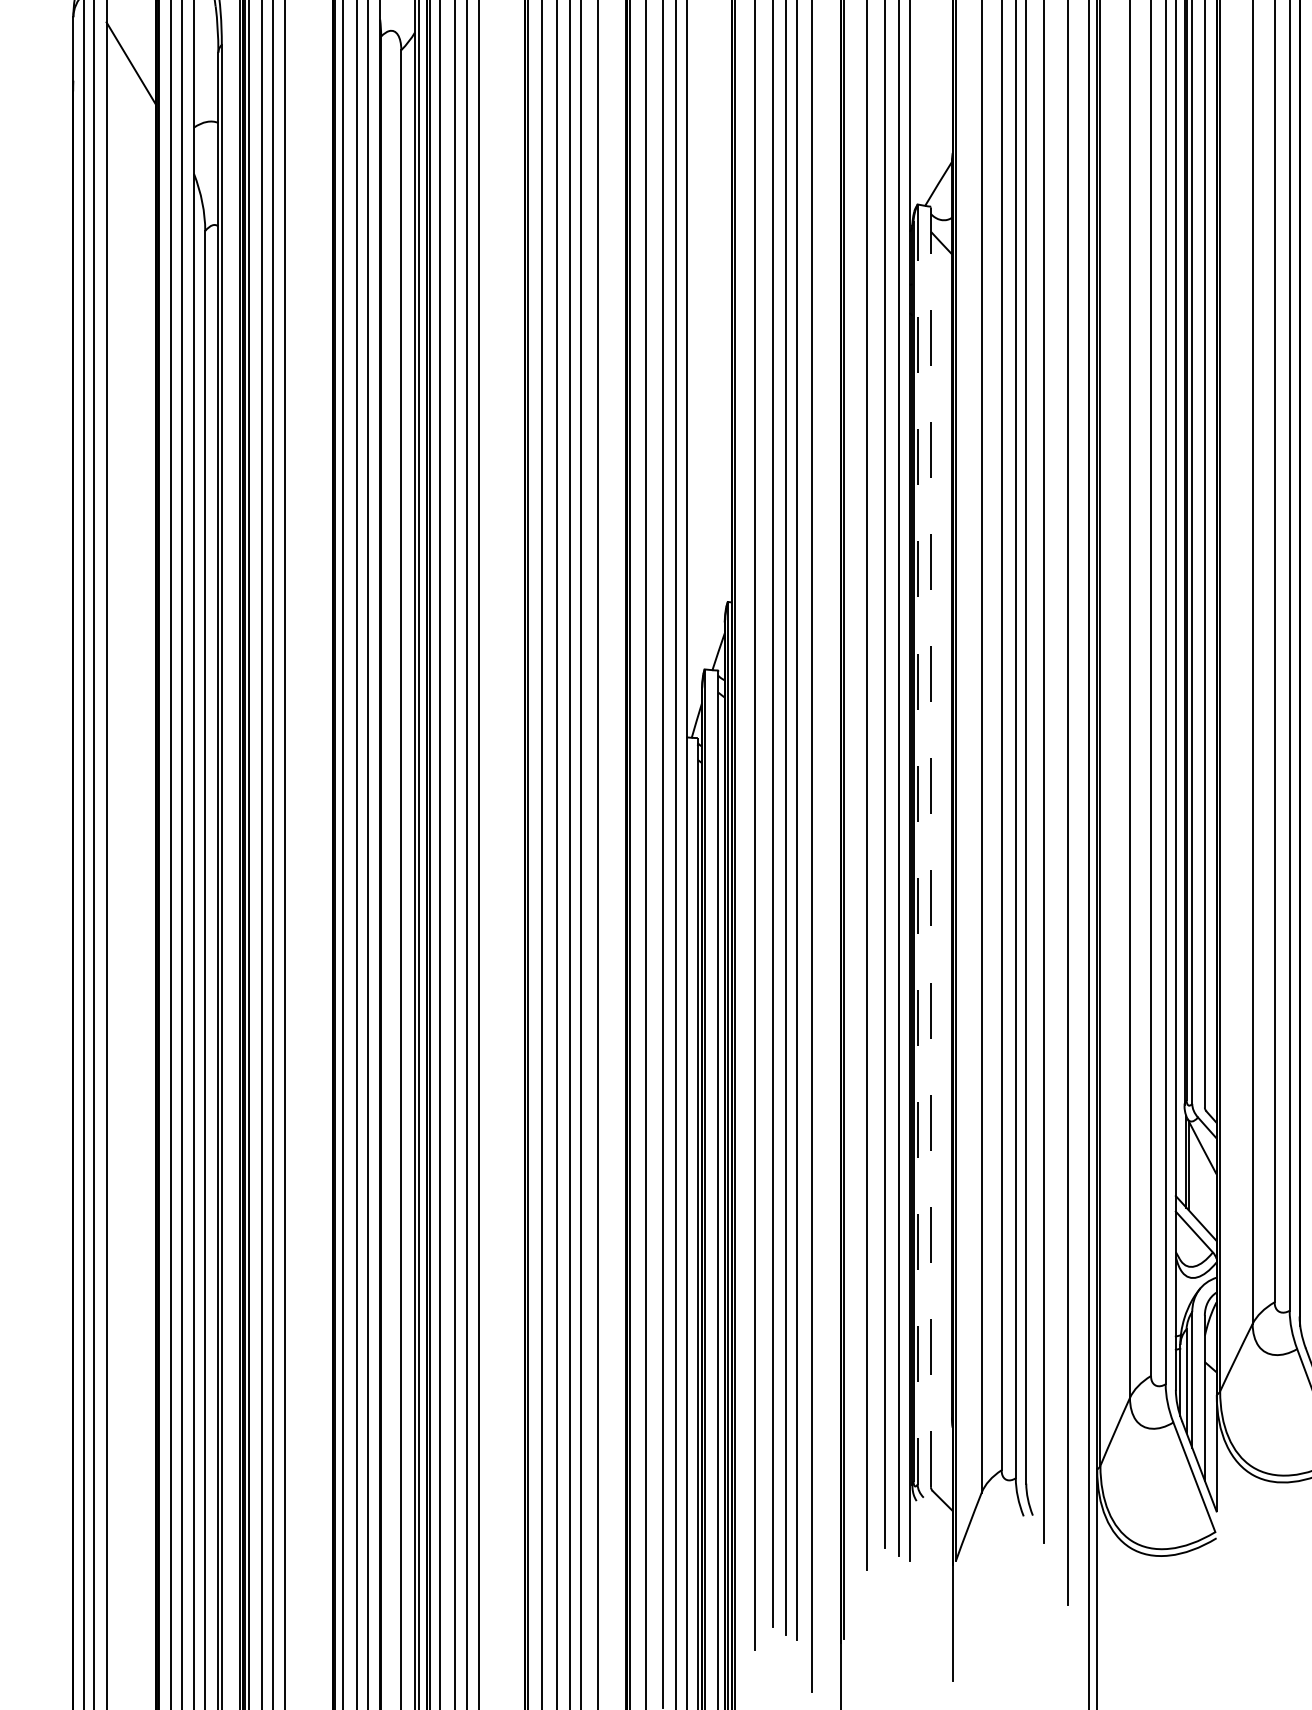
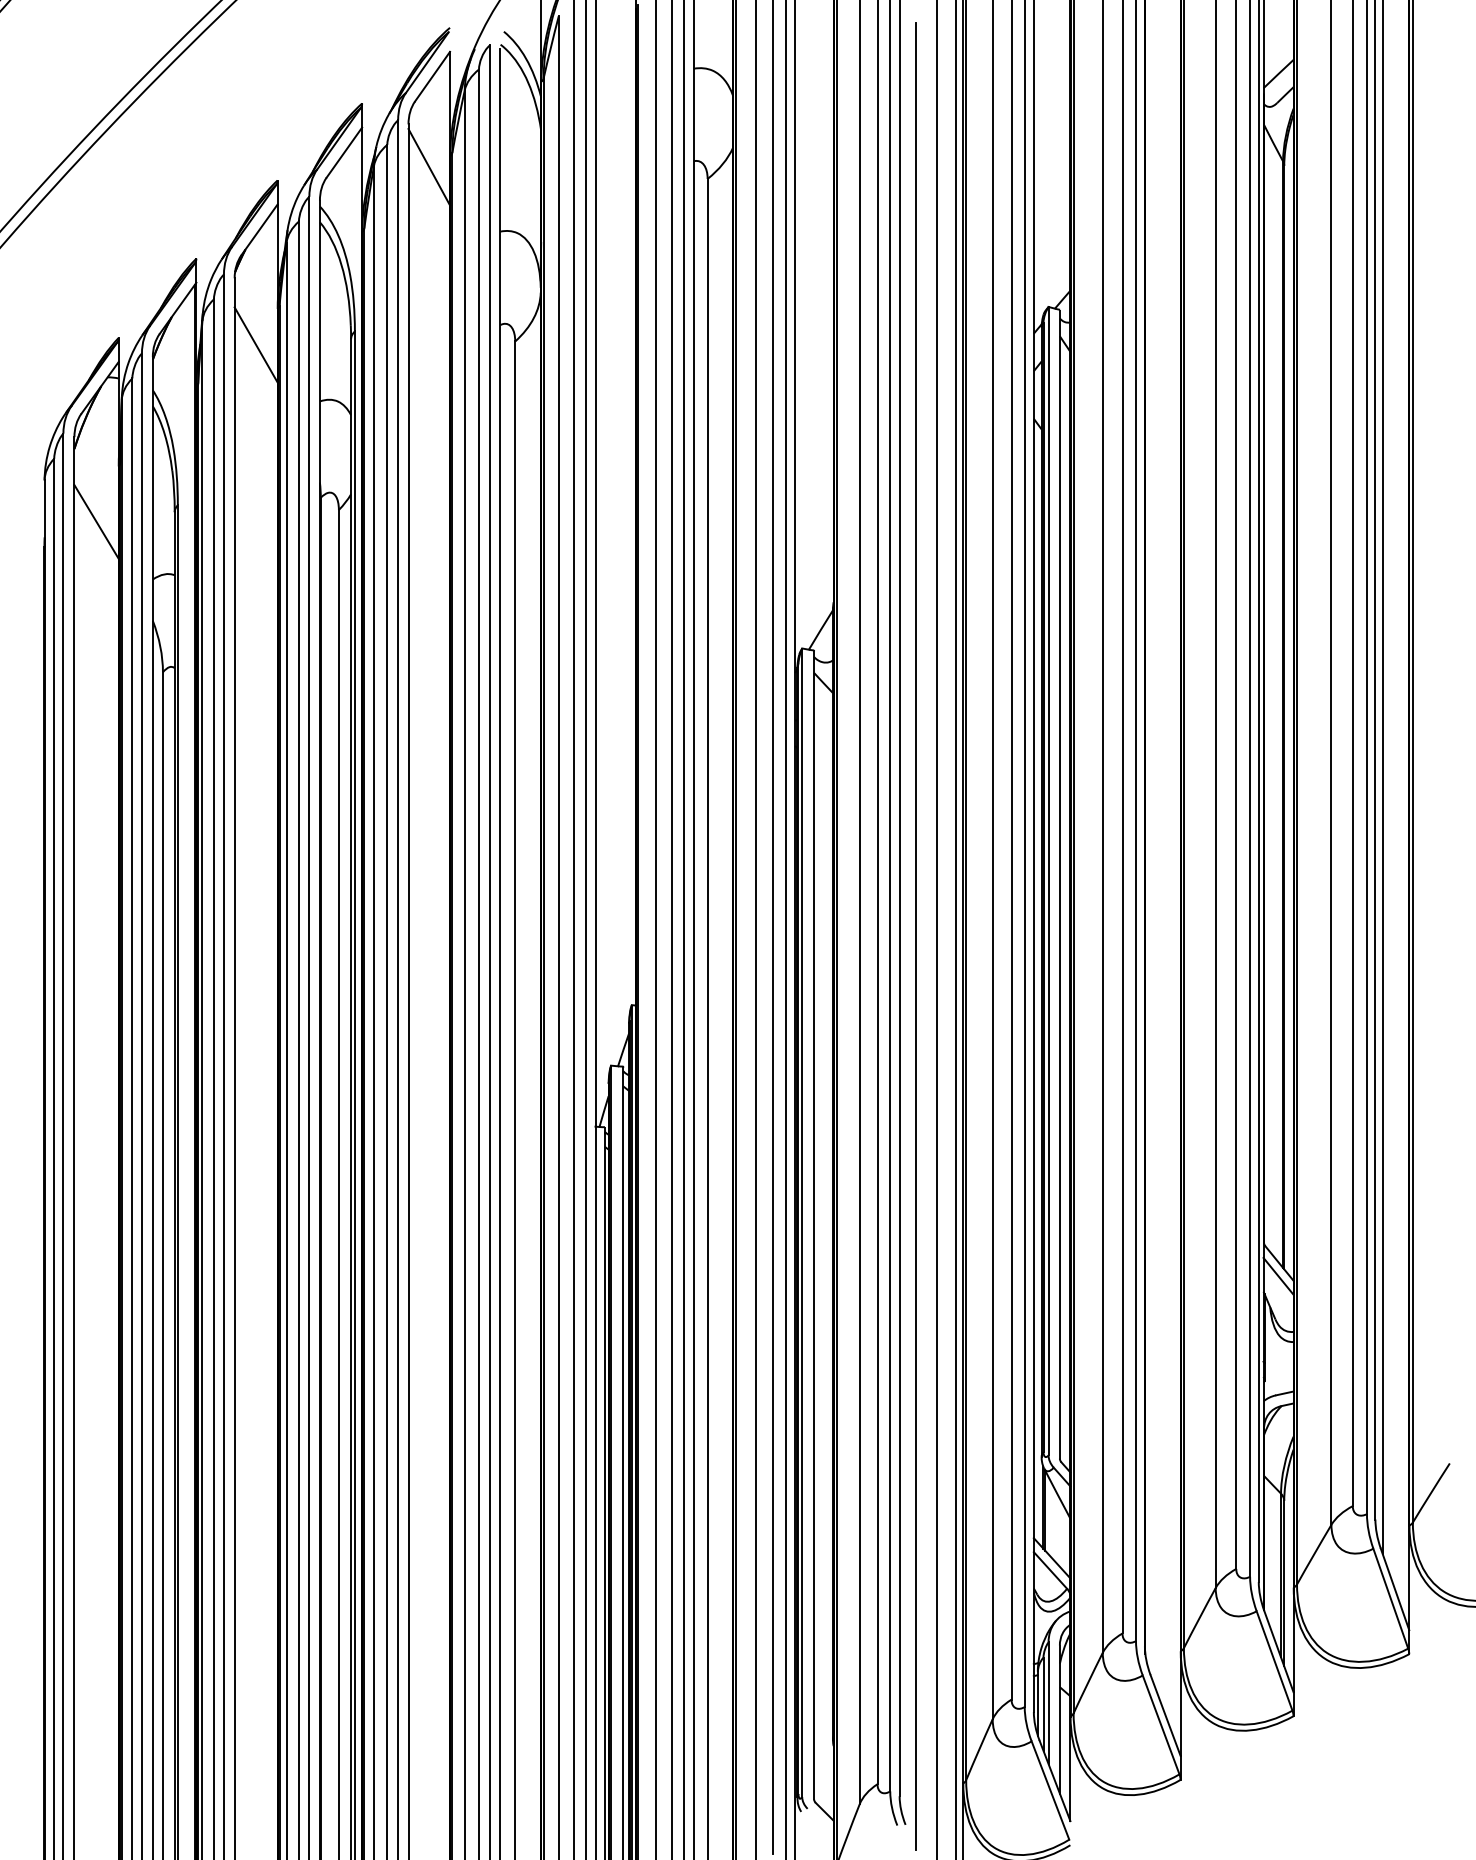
line: (918, 845) -> (802, 1223), dashed -> solid
line: (931, 846) -> (814, 1224), dashed -> solid

